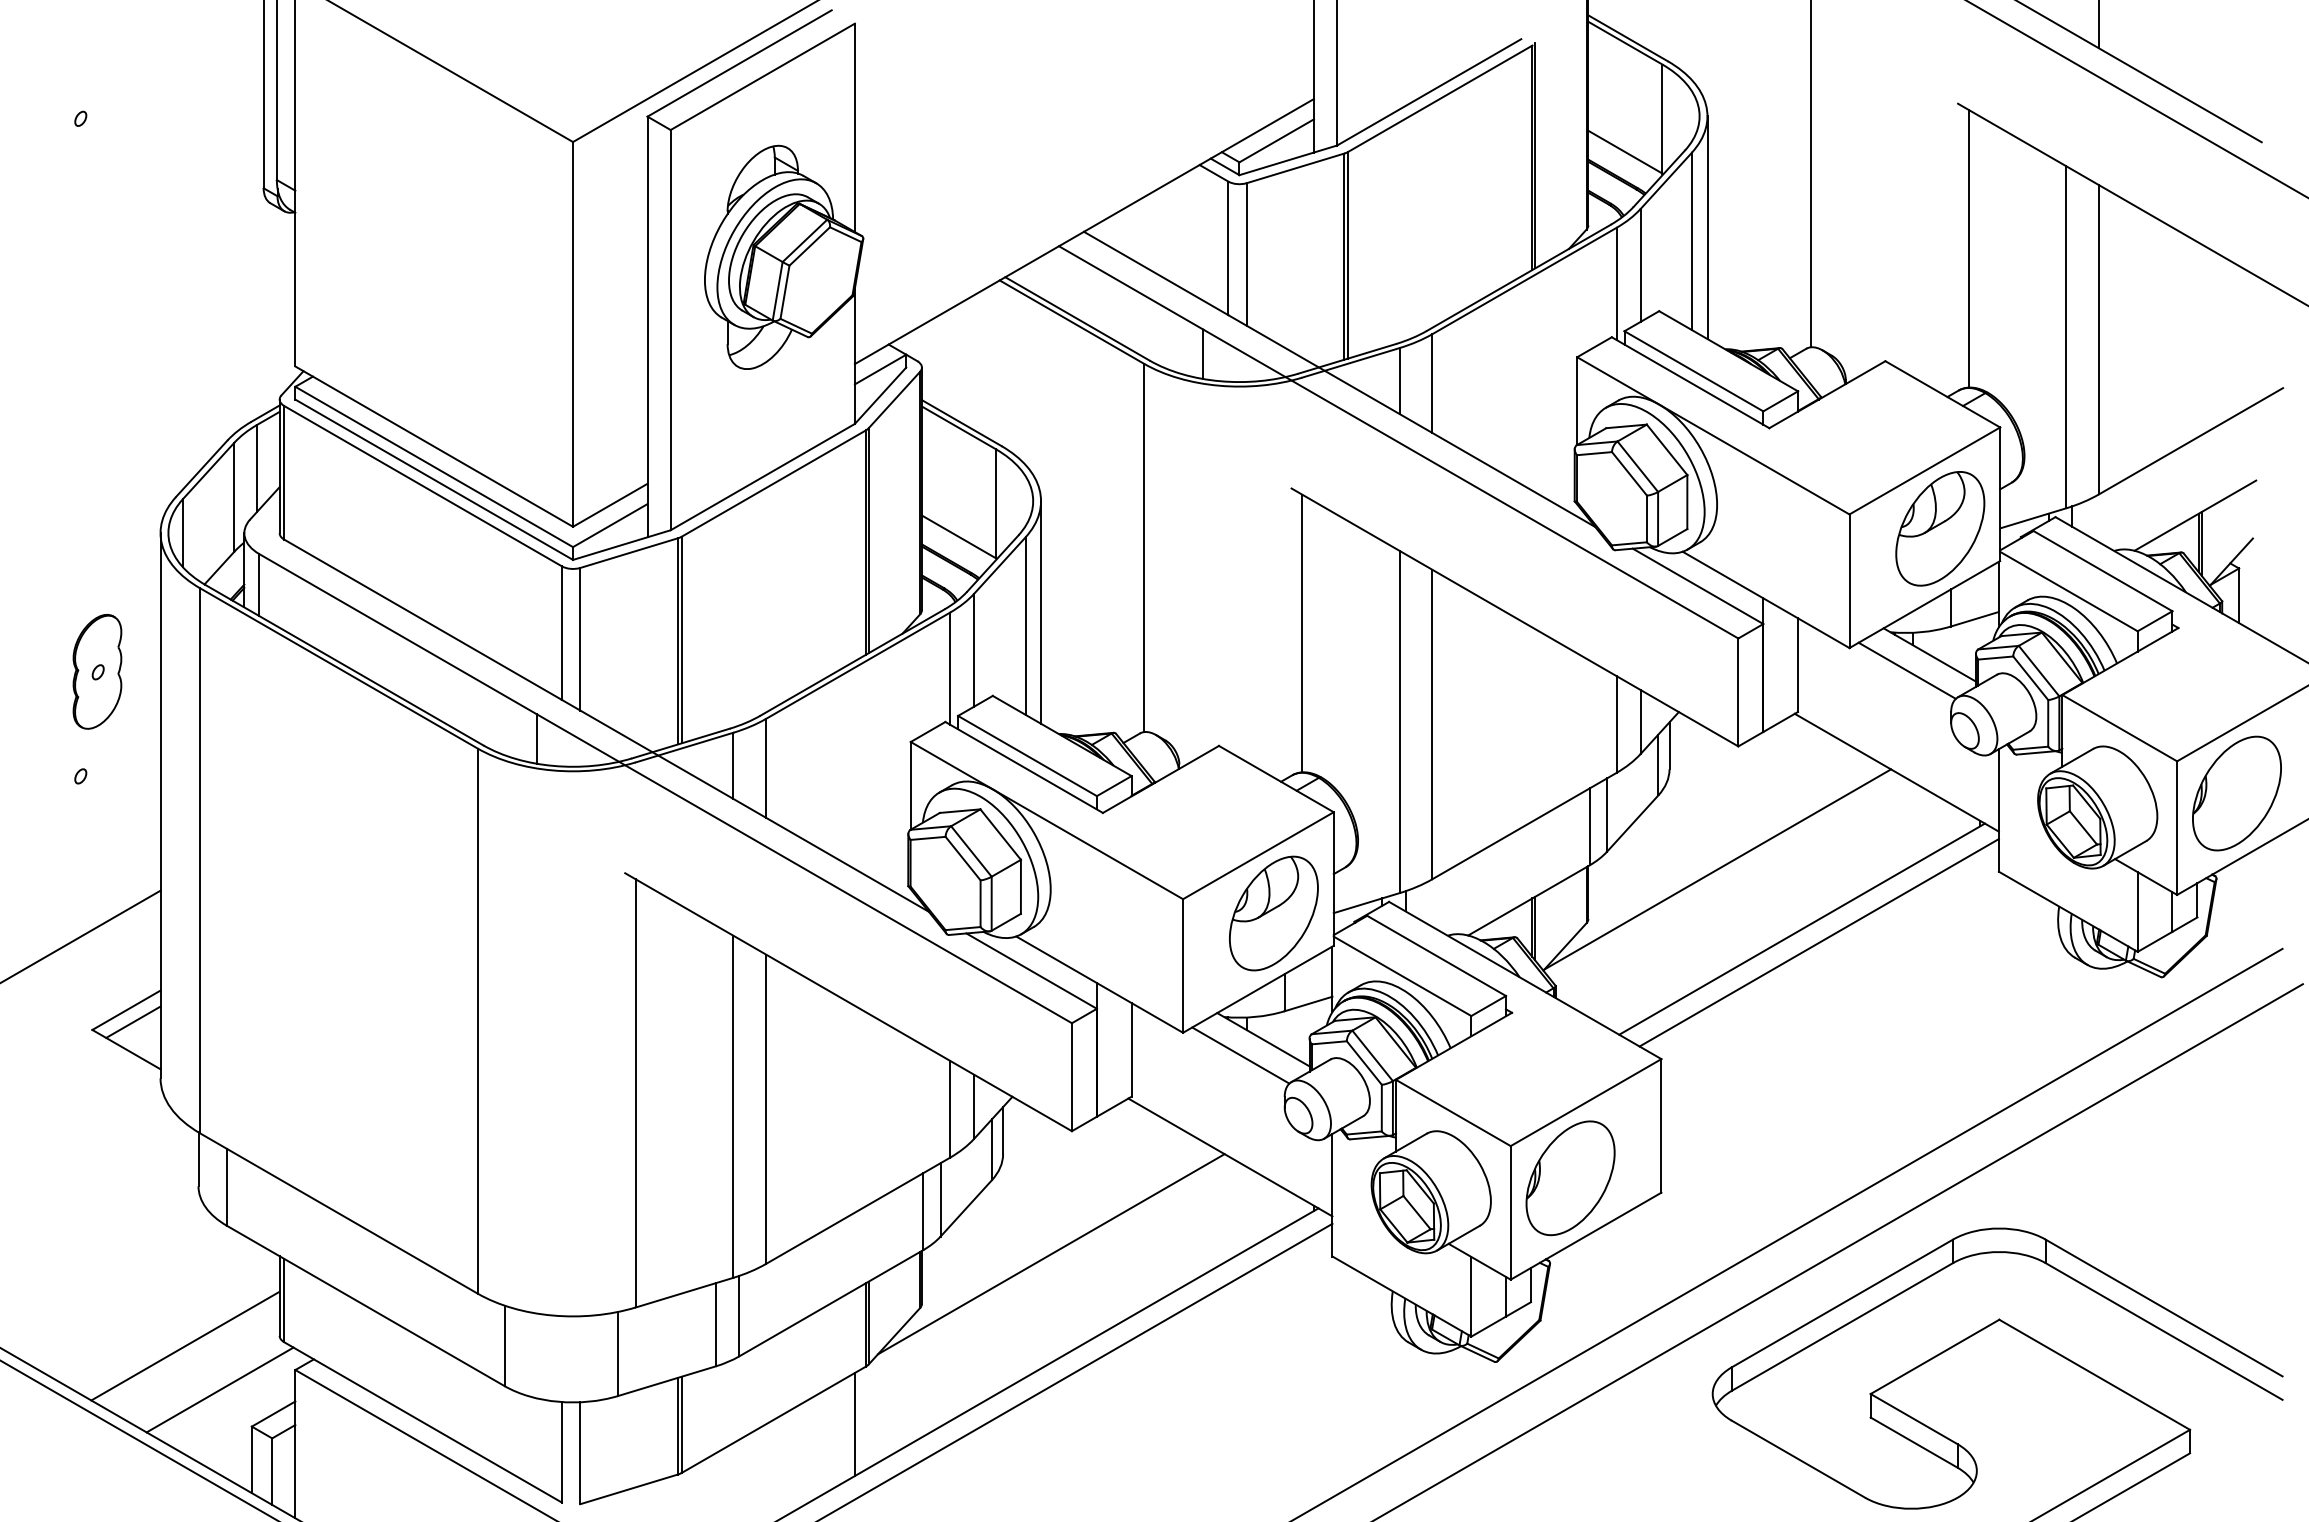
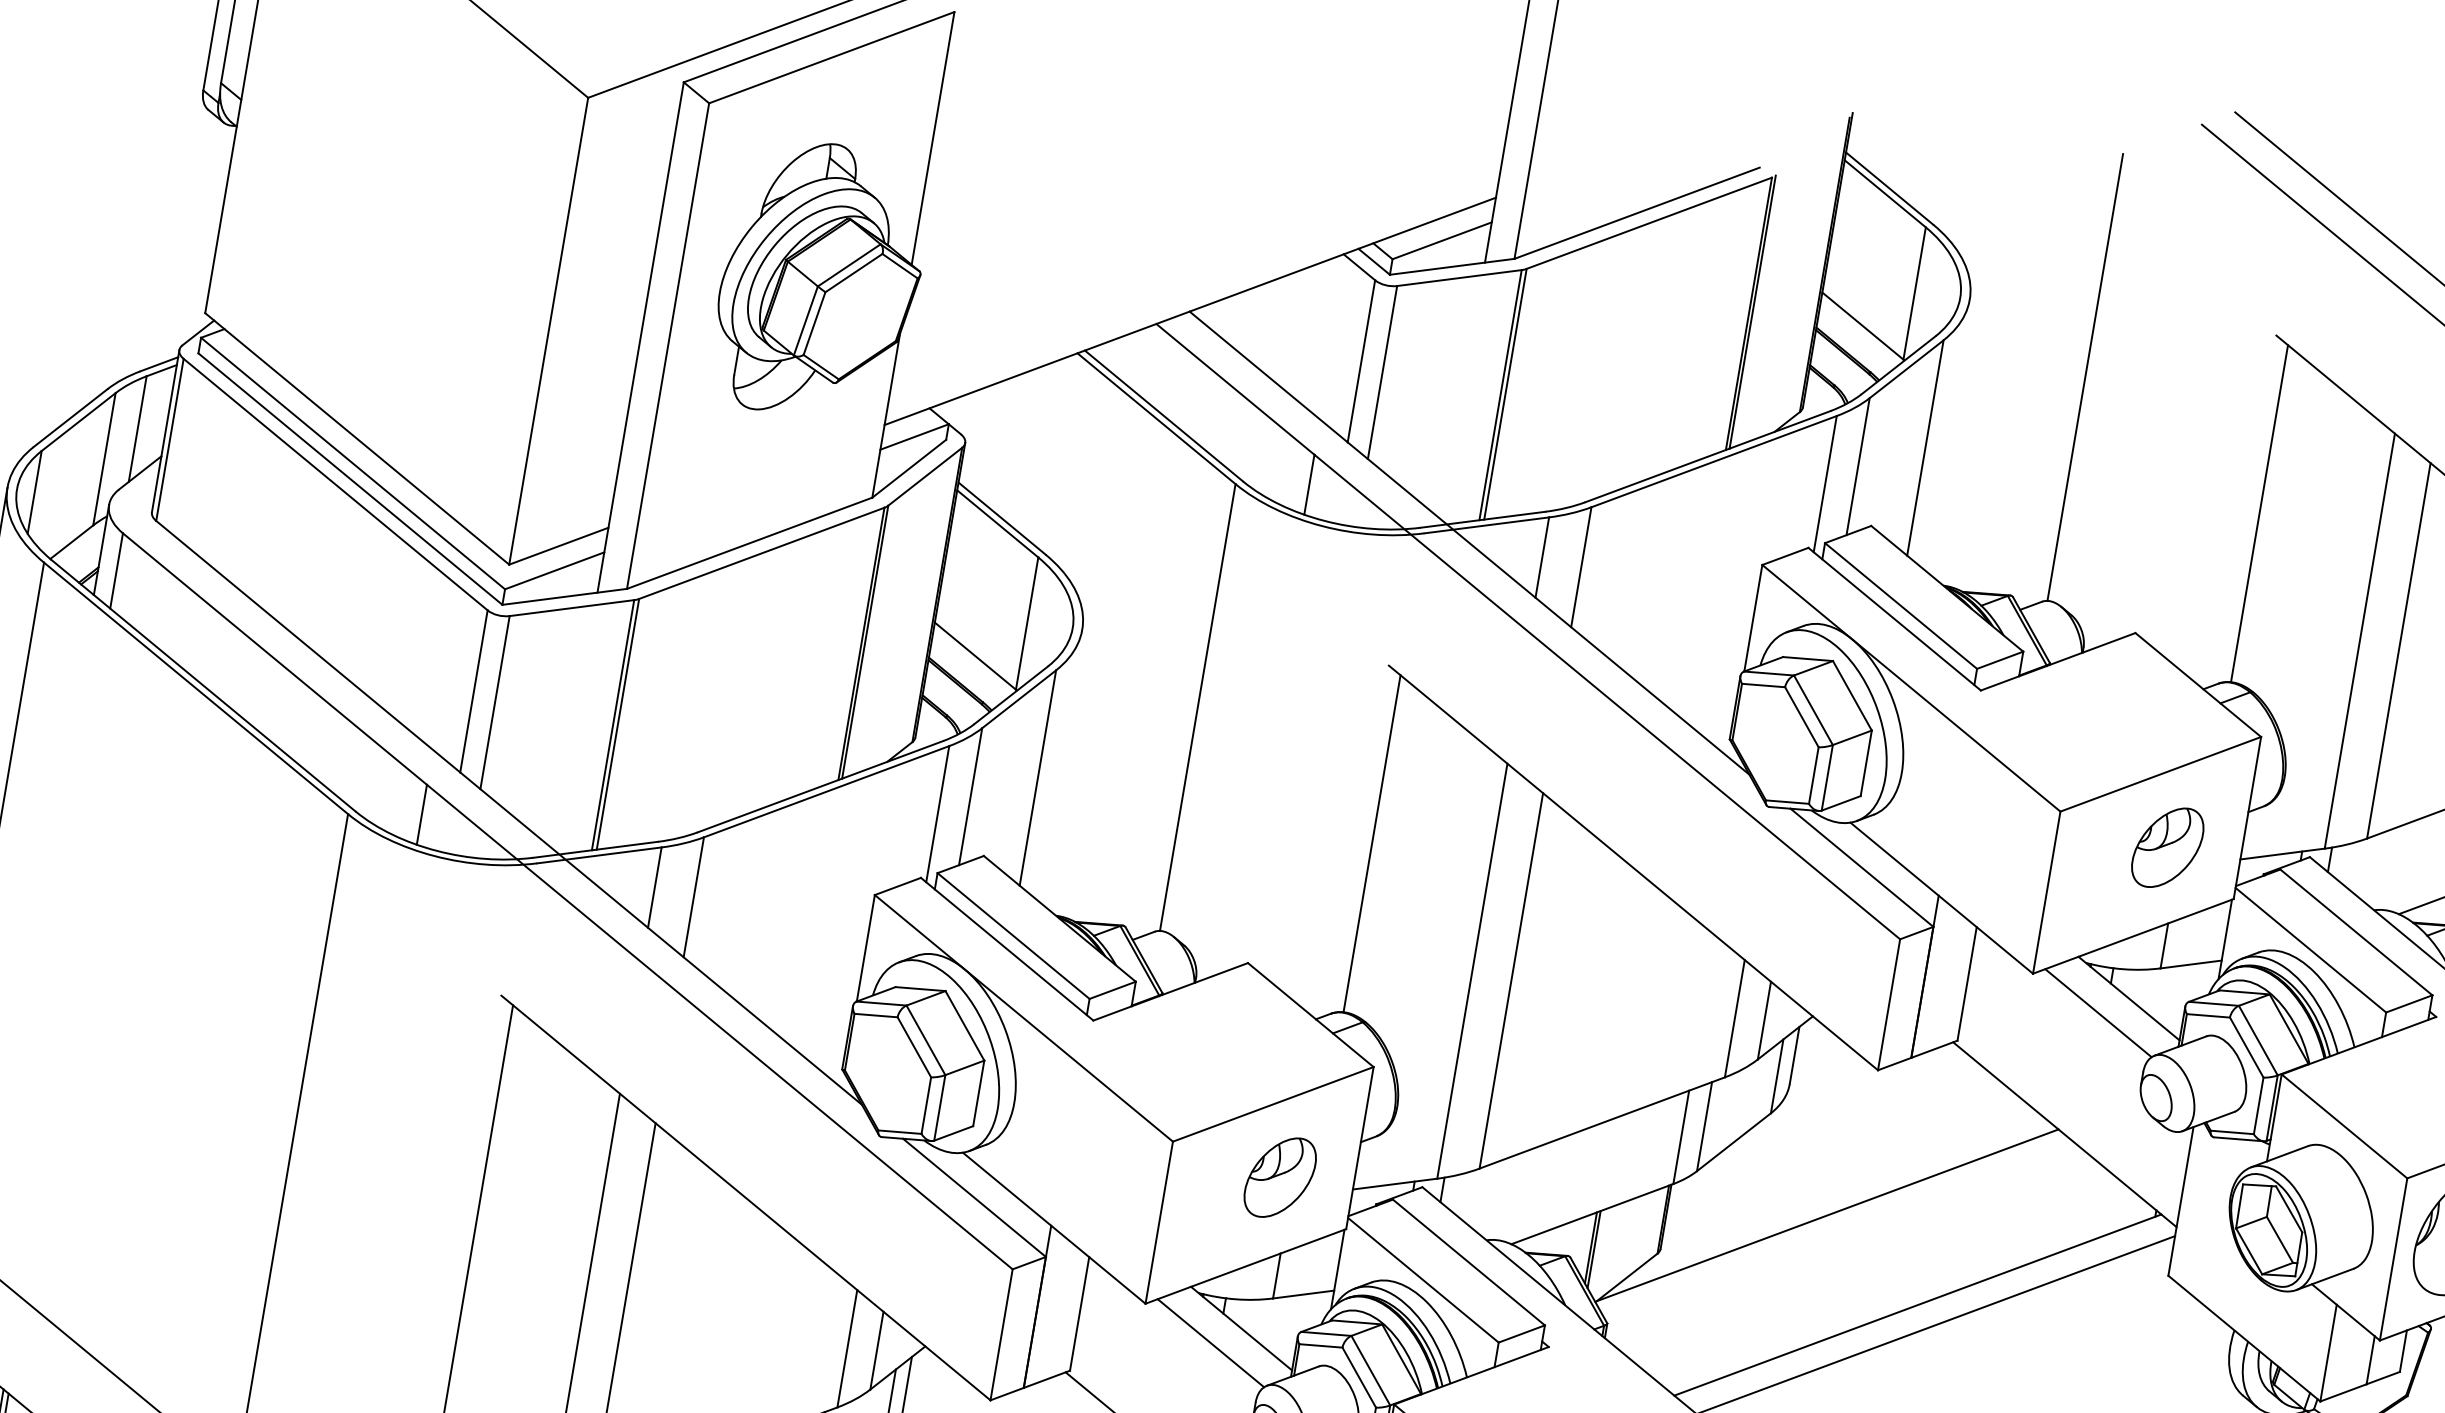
line: (1707, 227) -> (1947, 434), removed
part: (1940, 528) -> (2167, 847), size x0.6
line: (1041, 612) -> (1060, 764), removed
part: (1273, 913) -> (1279, 1177), size x0.6

